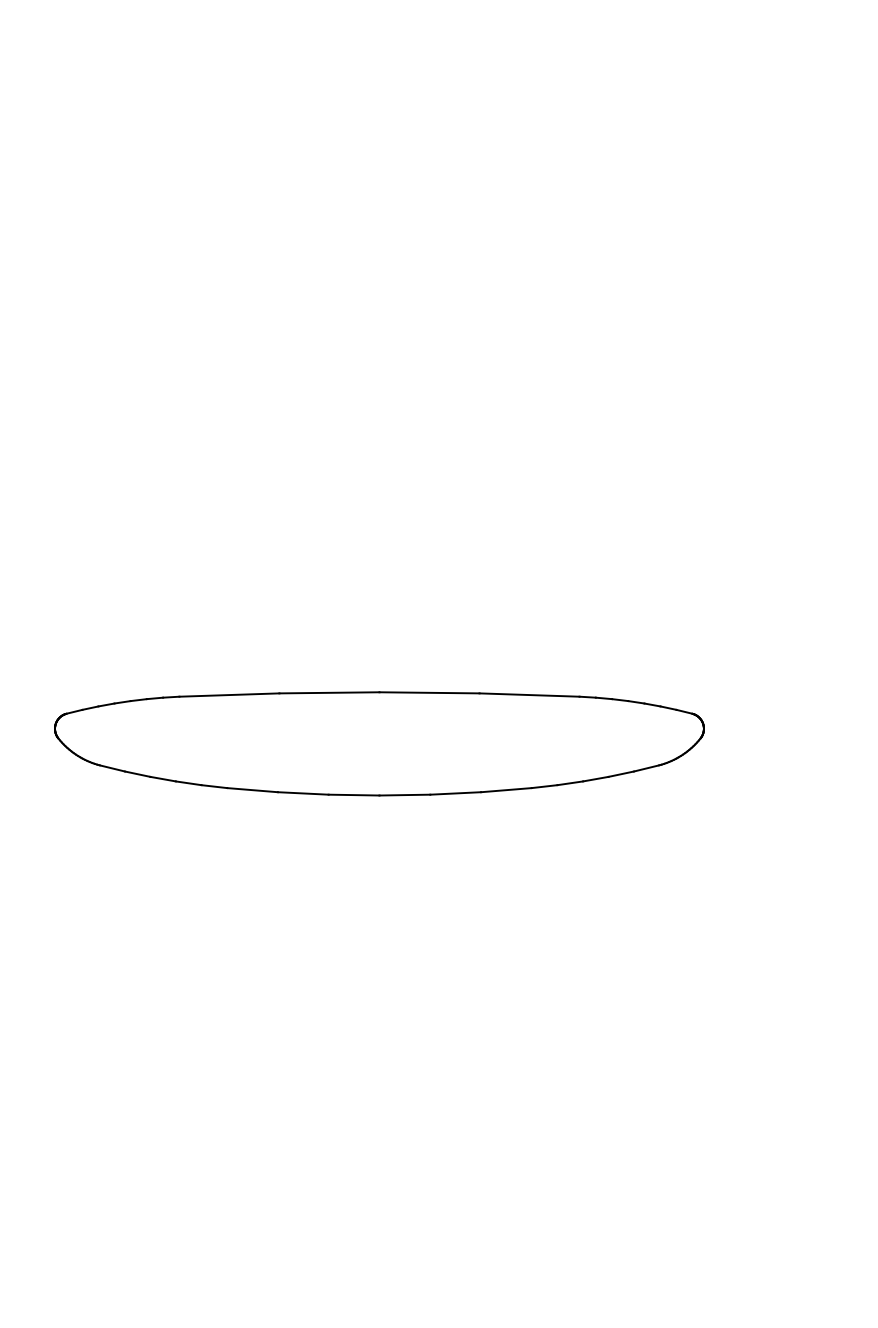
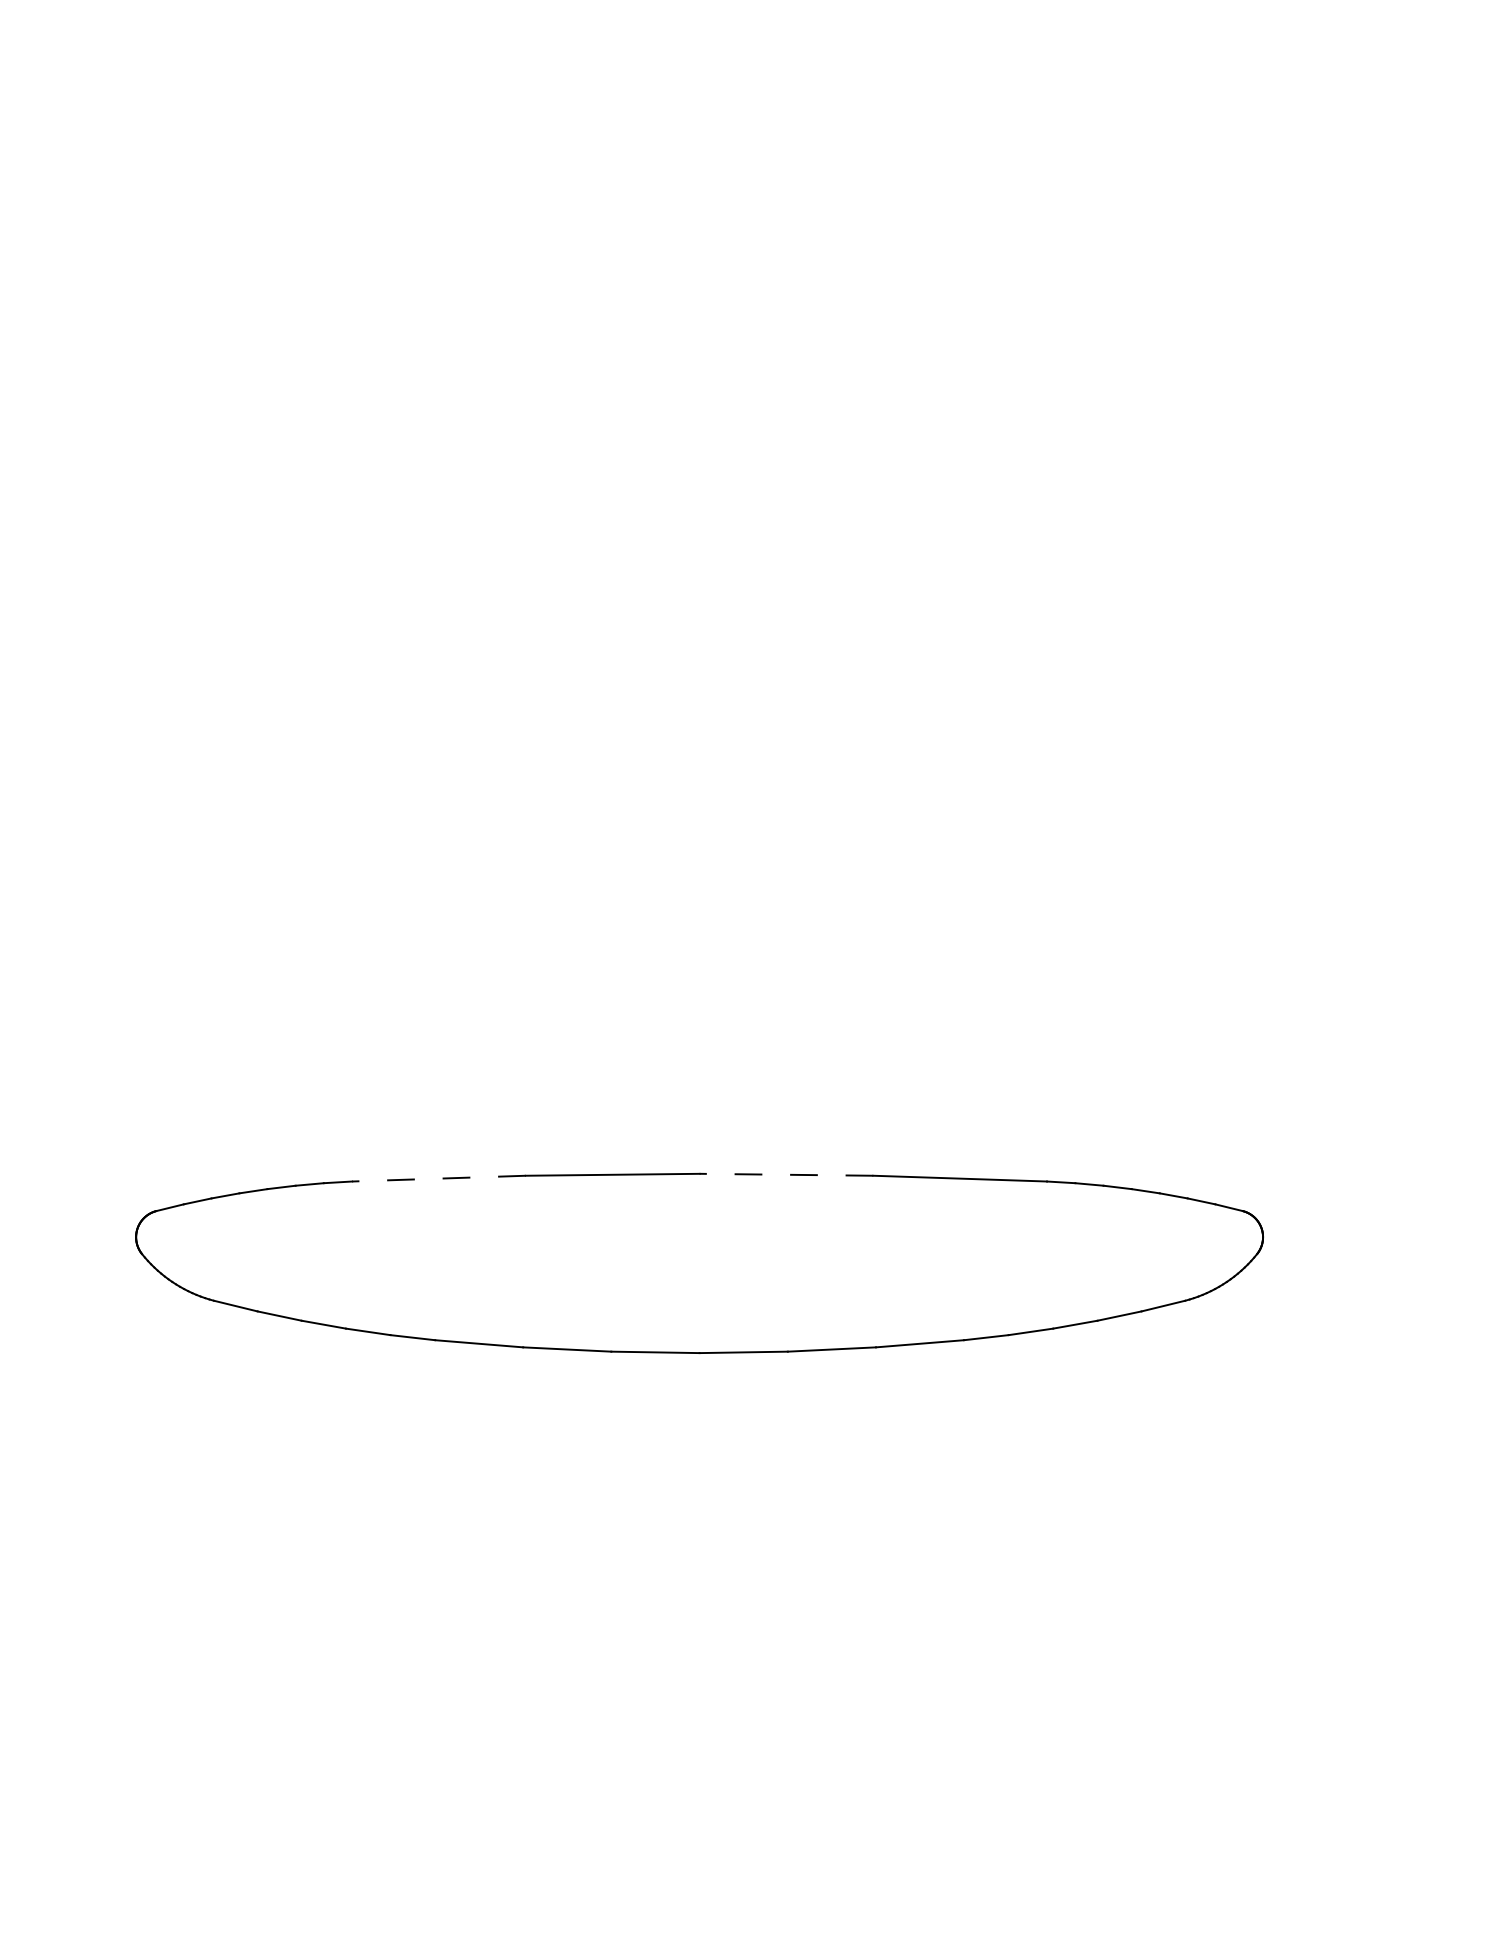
line: (429, 692) -> (786, 1174), solid -> dashed
line: (228, 695) -> (437, 1179), solid -> dashed

